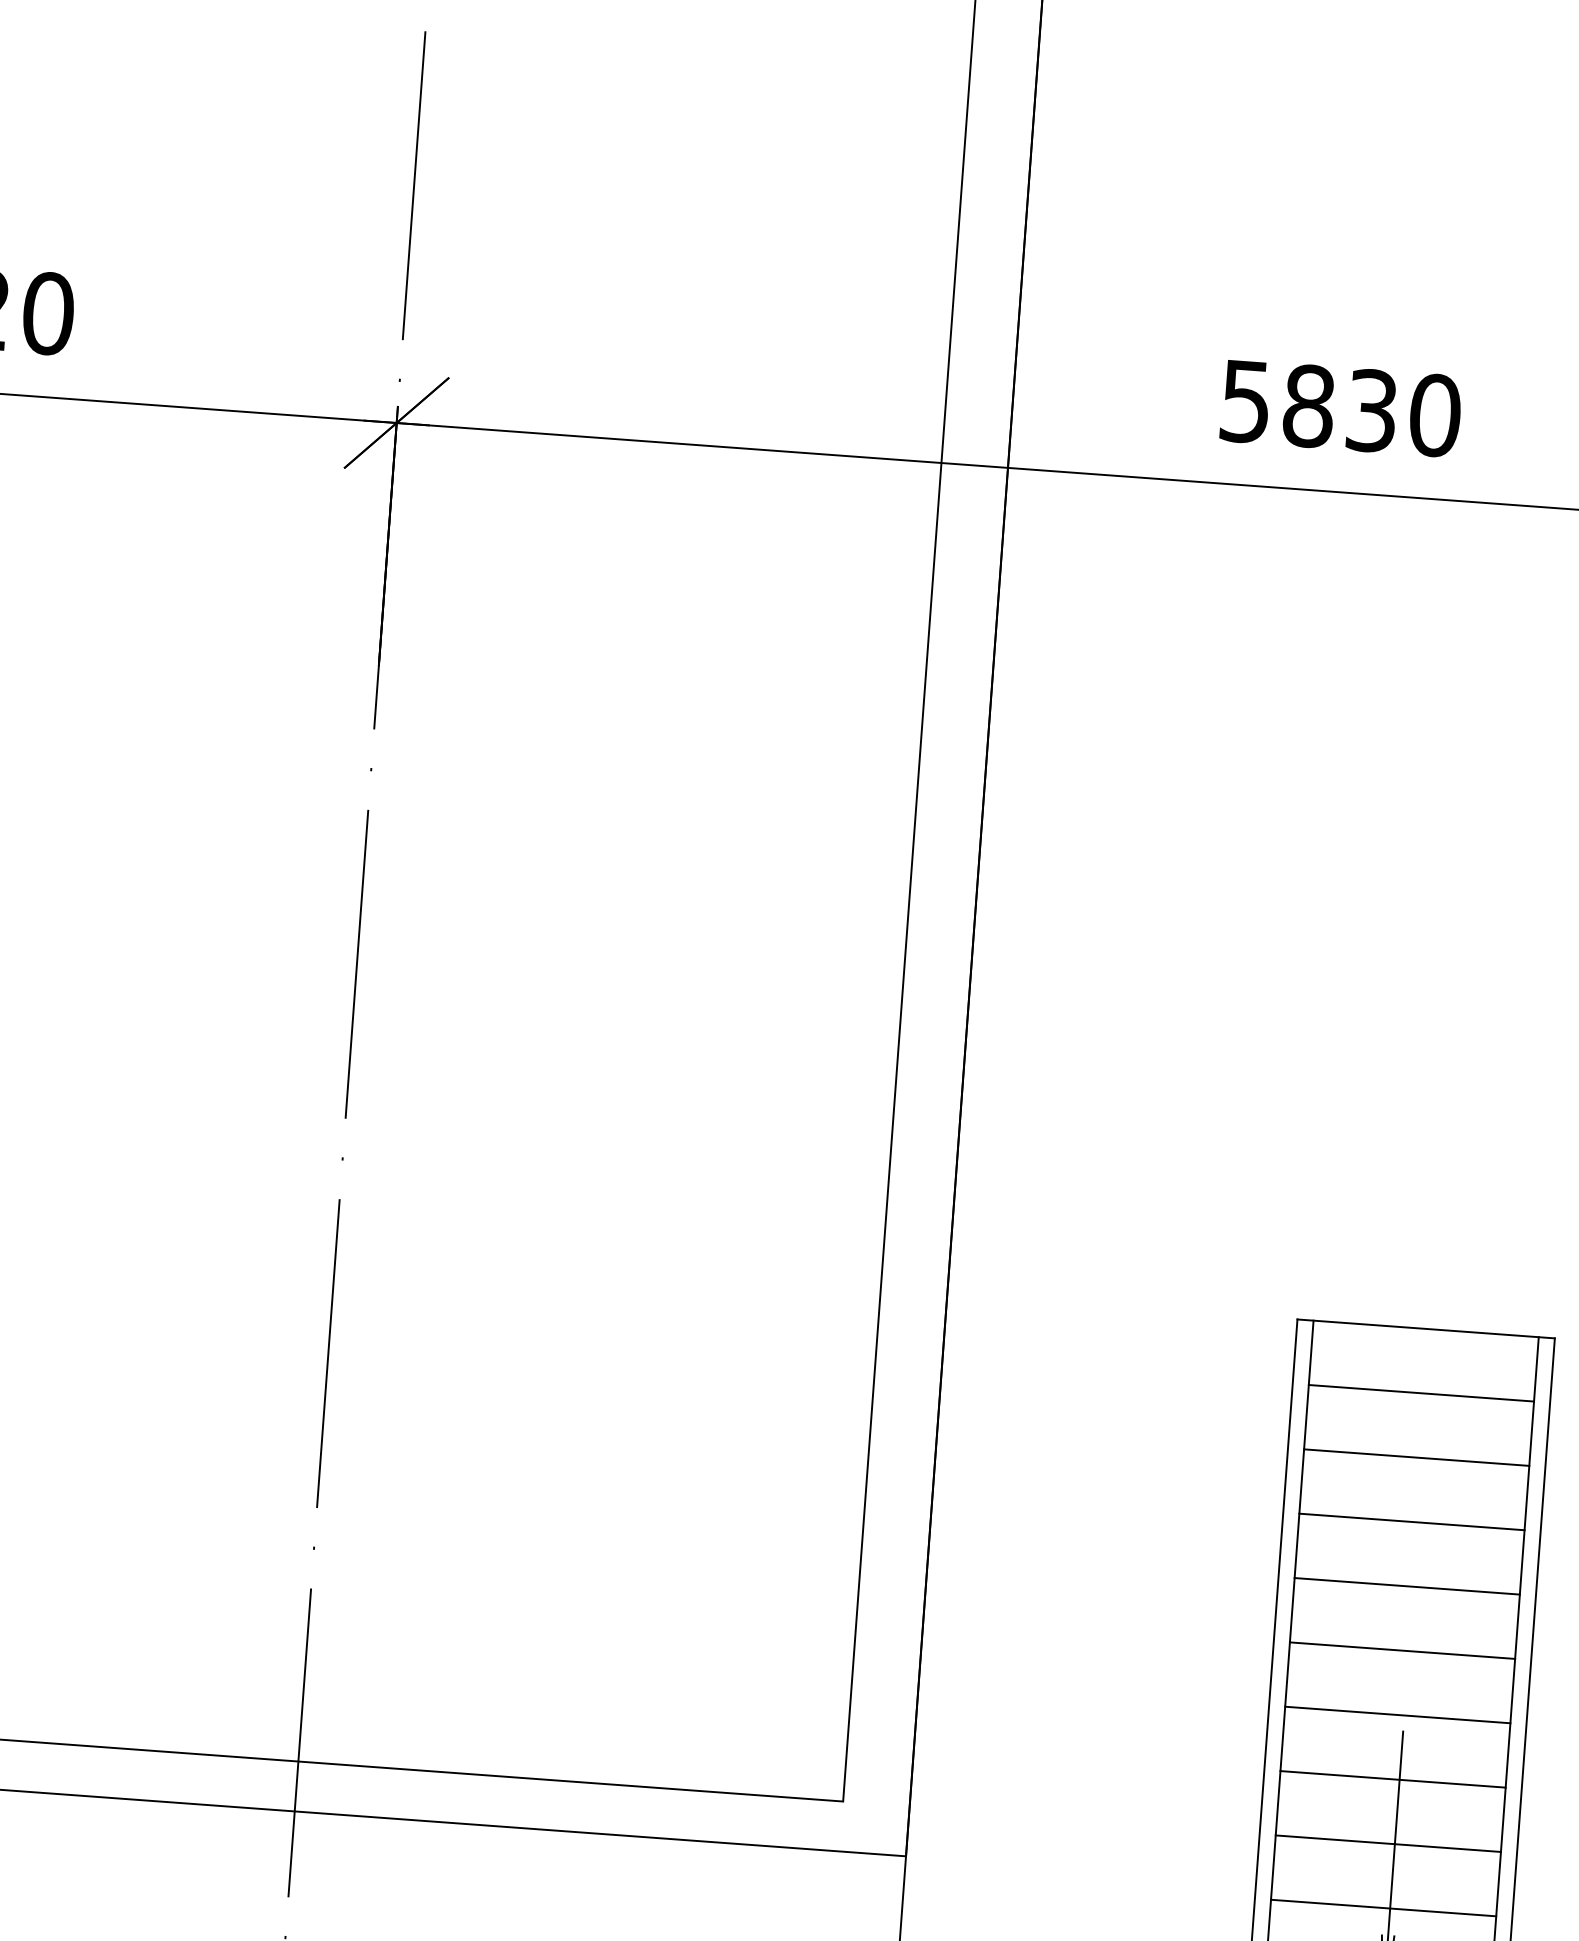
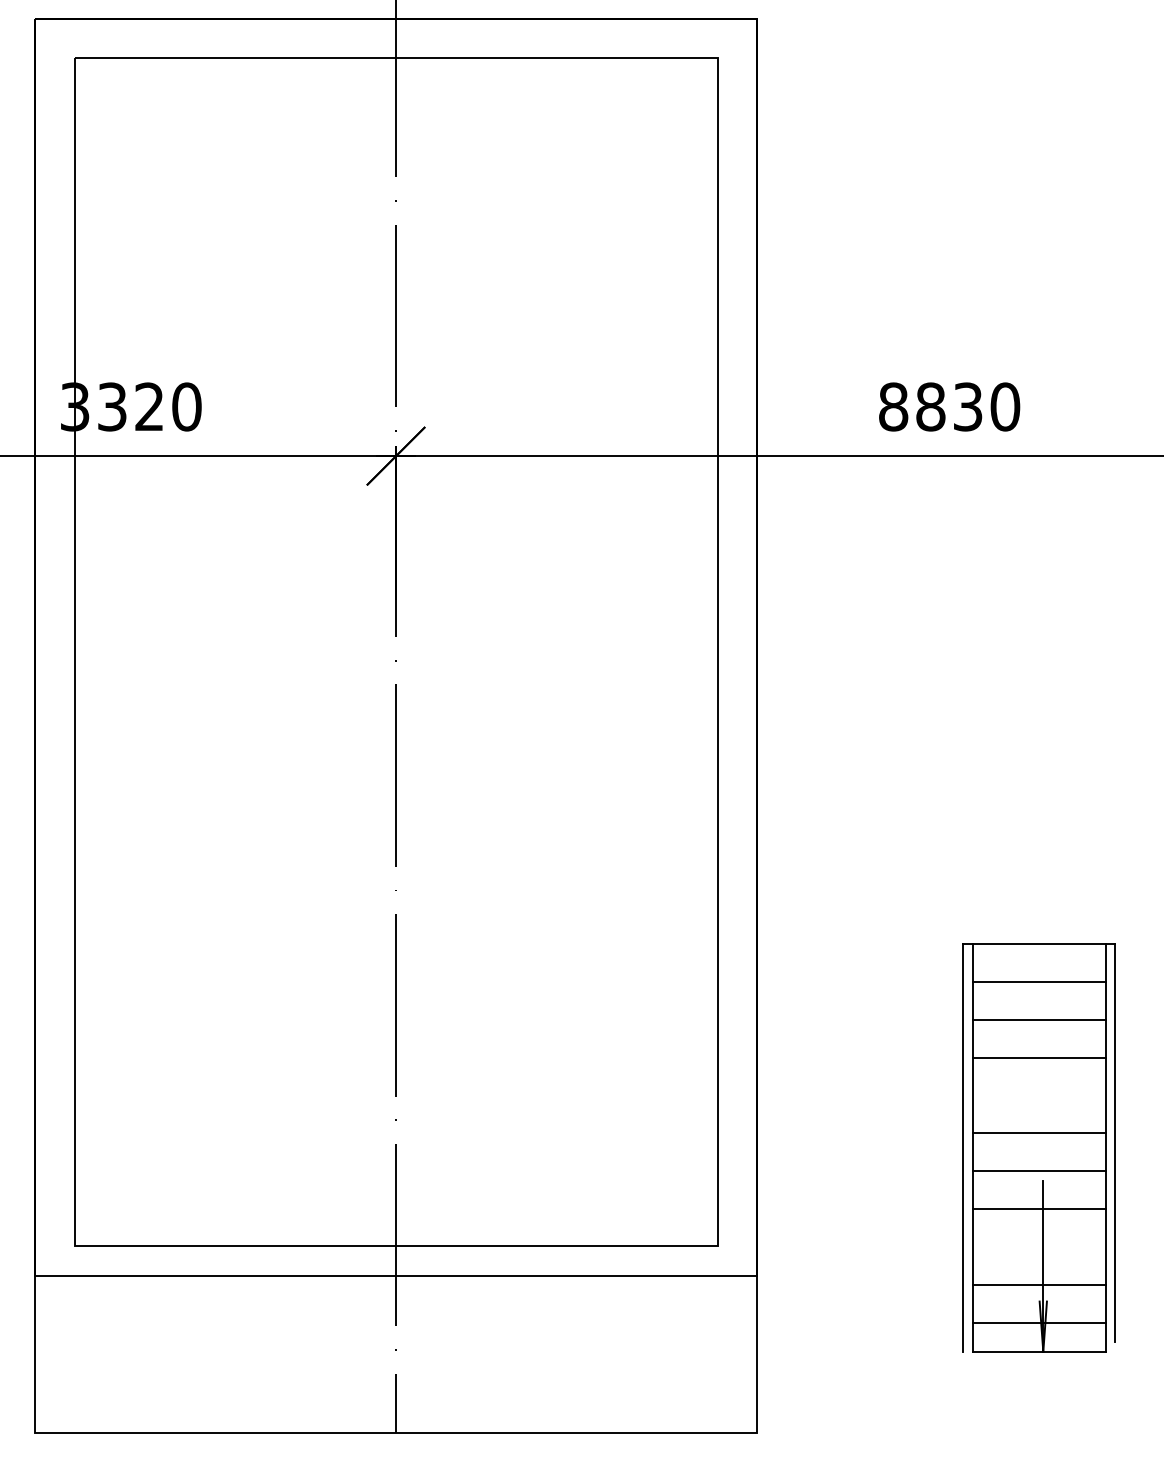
text: (1245, 400) -> (893, 406), 5830 -> 8830
line: (1405, 1586) -> (1038, 1095), removed
line: (1386, 1843) -> (1038, 1247), removed

